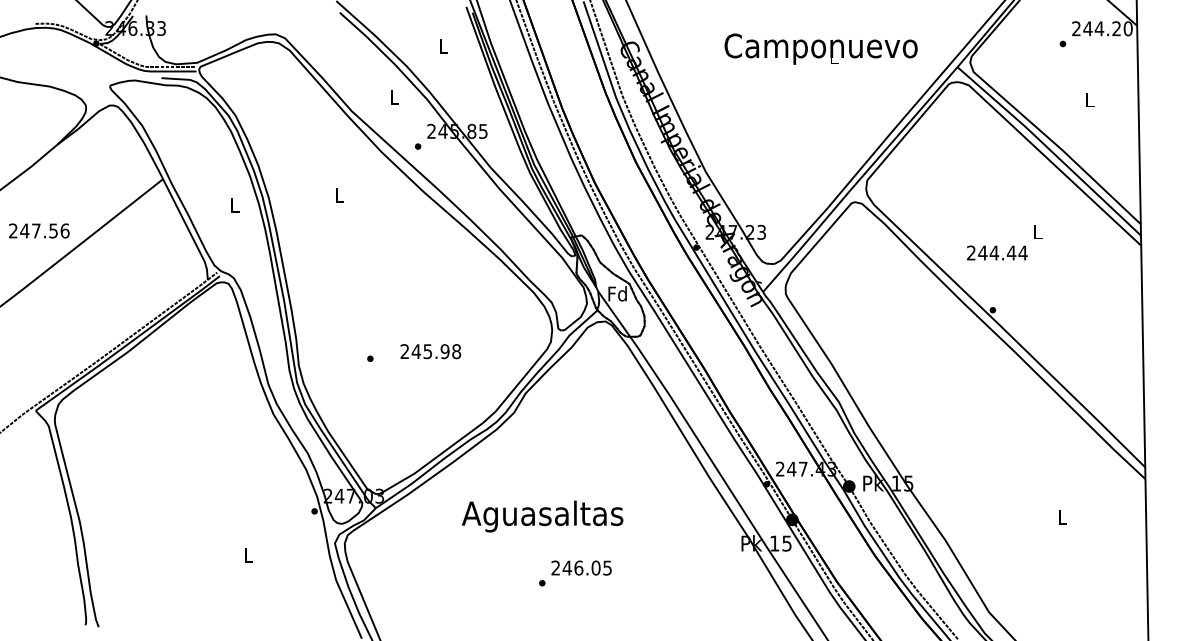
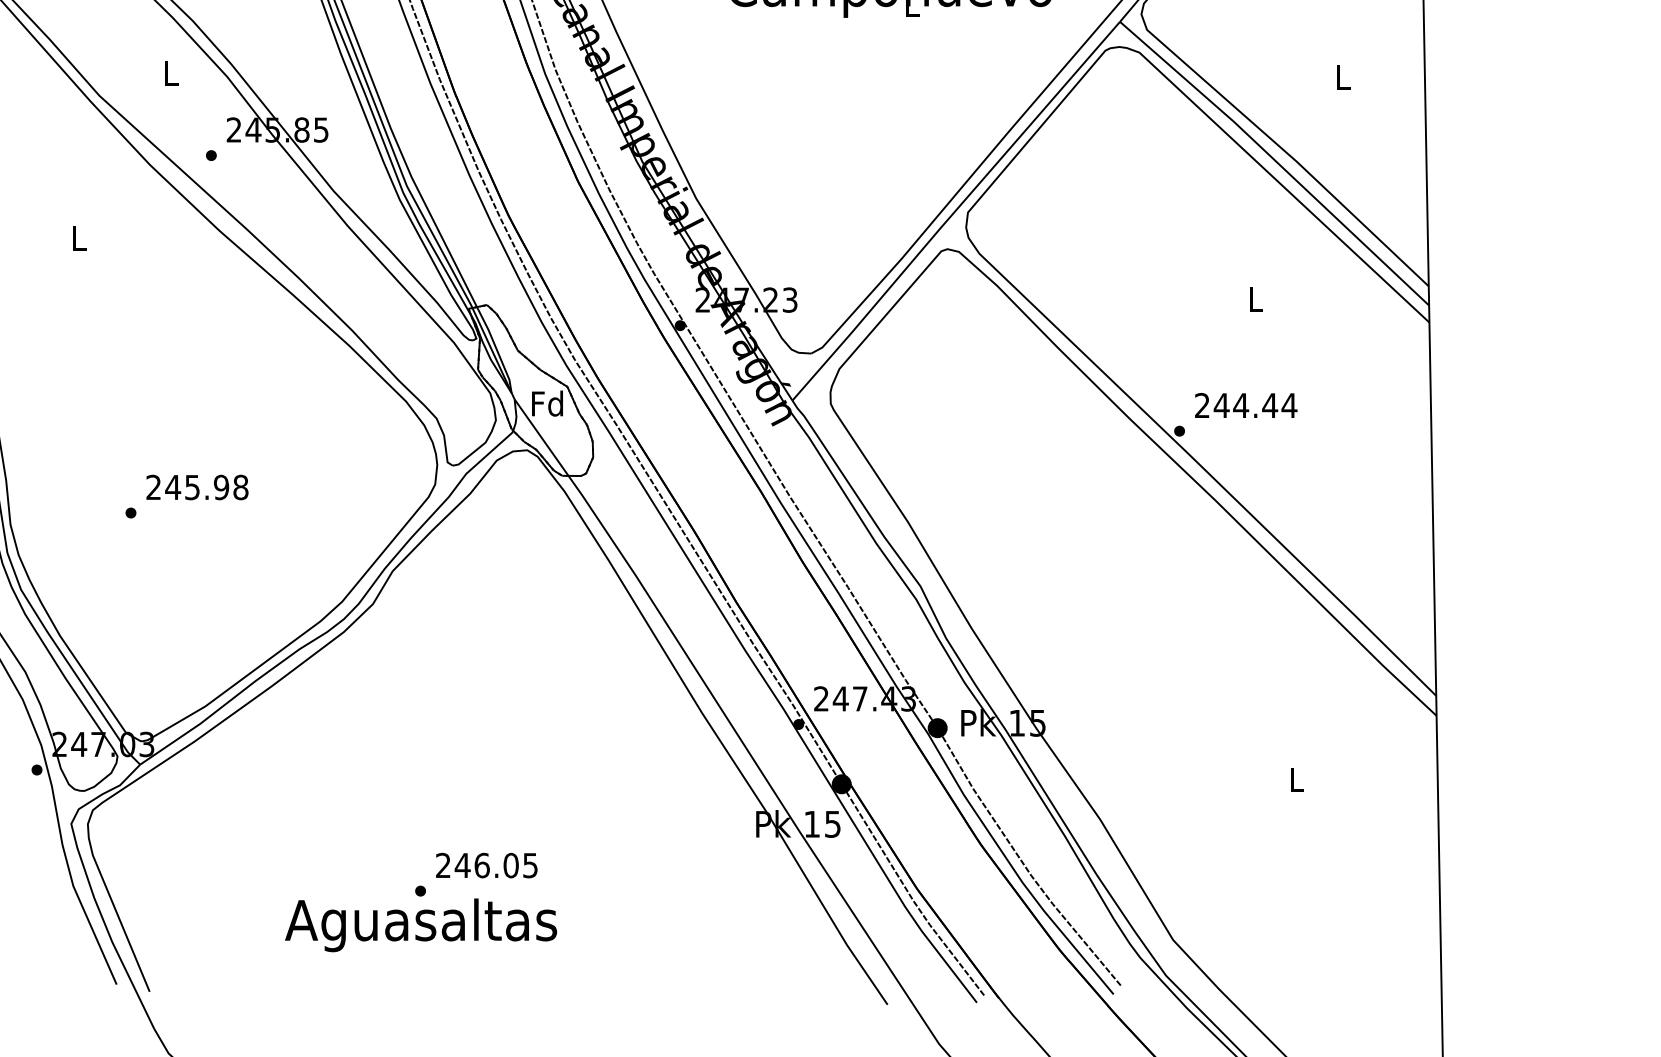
text: (997, 252) -> (1246, 404), moved
text: (430, 351) -> (196, 487), moved
text: (542, 516) -> (420, 925), moved

